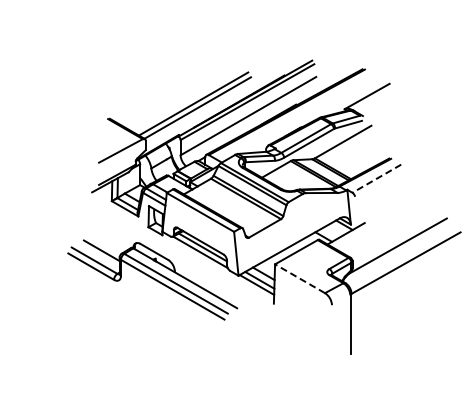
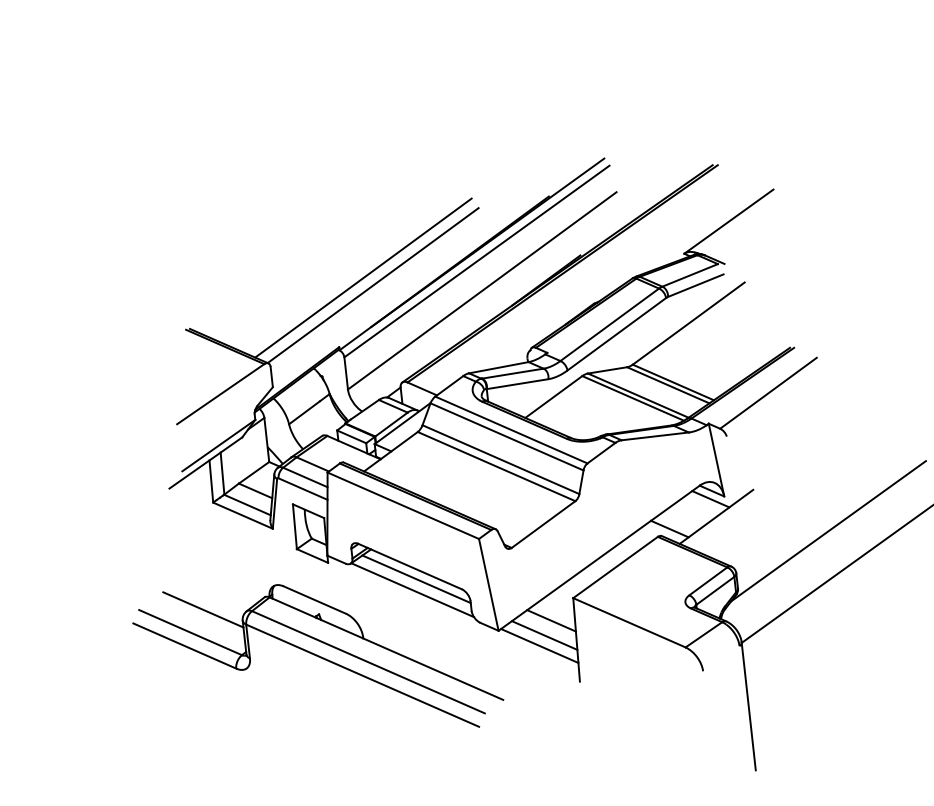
line: (376, 178) -> (767, 392), dashed -> solid
line: (300, 278) -> (630, 622), dashed -> solid

